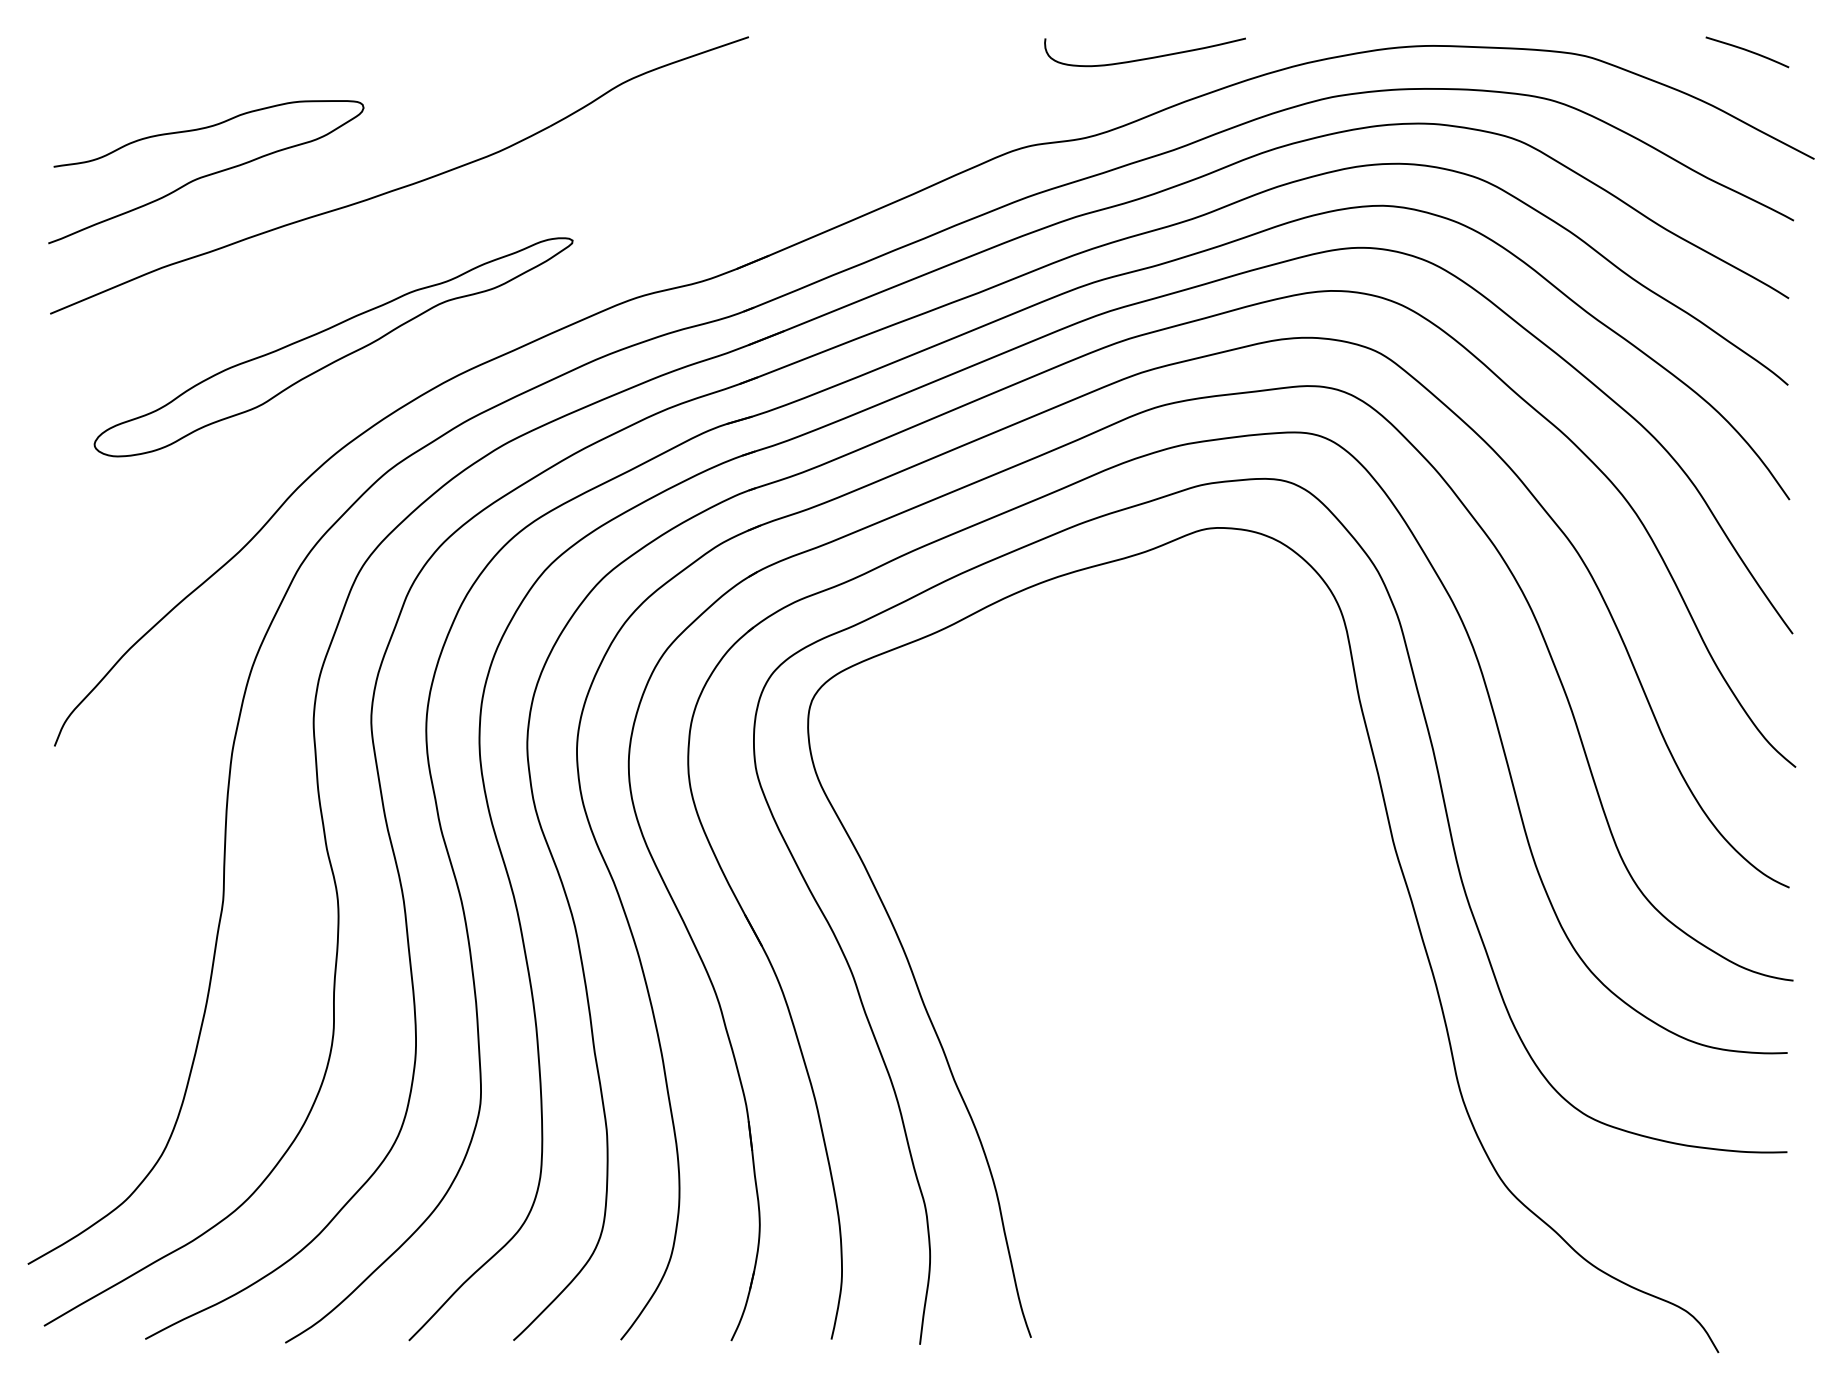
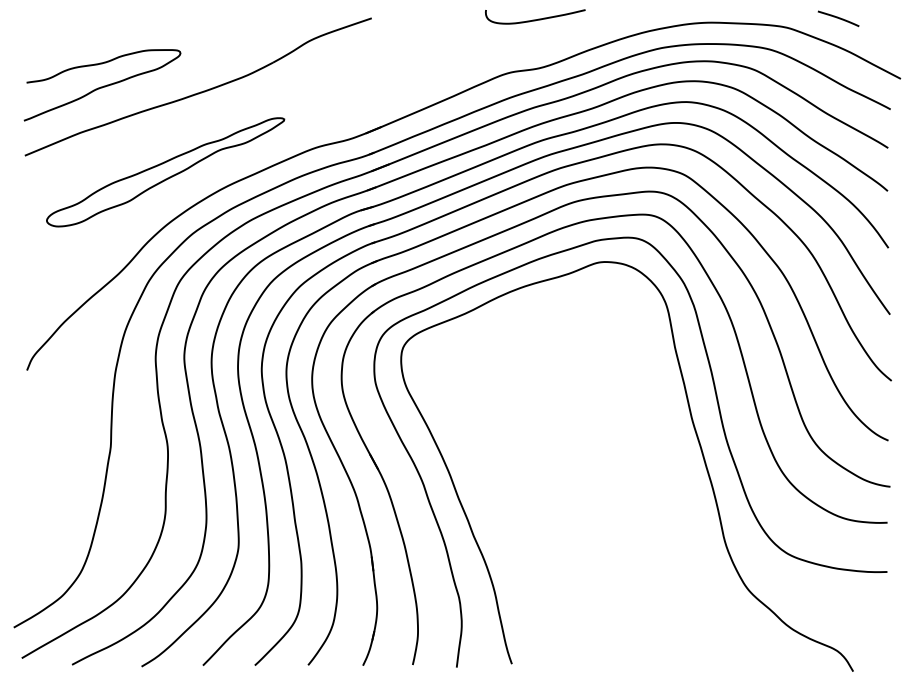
curve: (1747, 51) -> (838, 18), moved
curve: (1145, 57) -> (535, 19), moved

